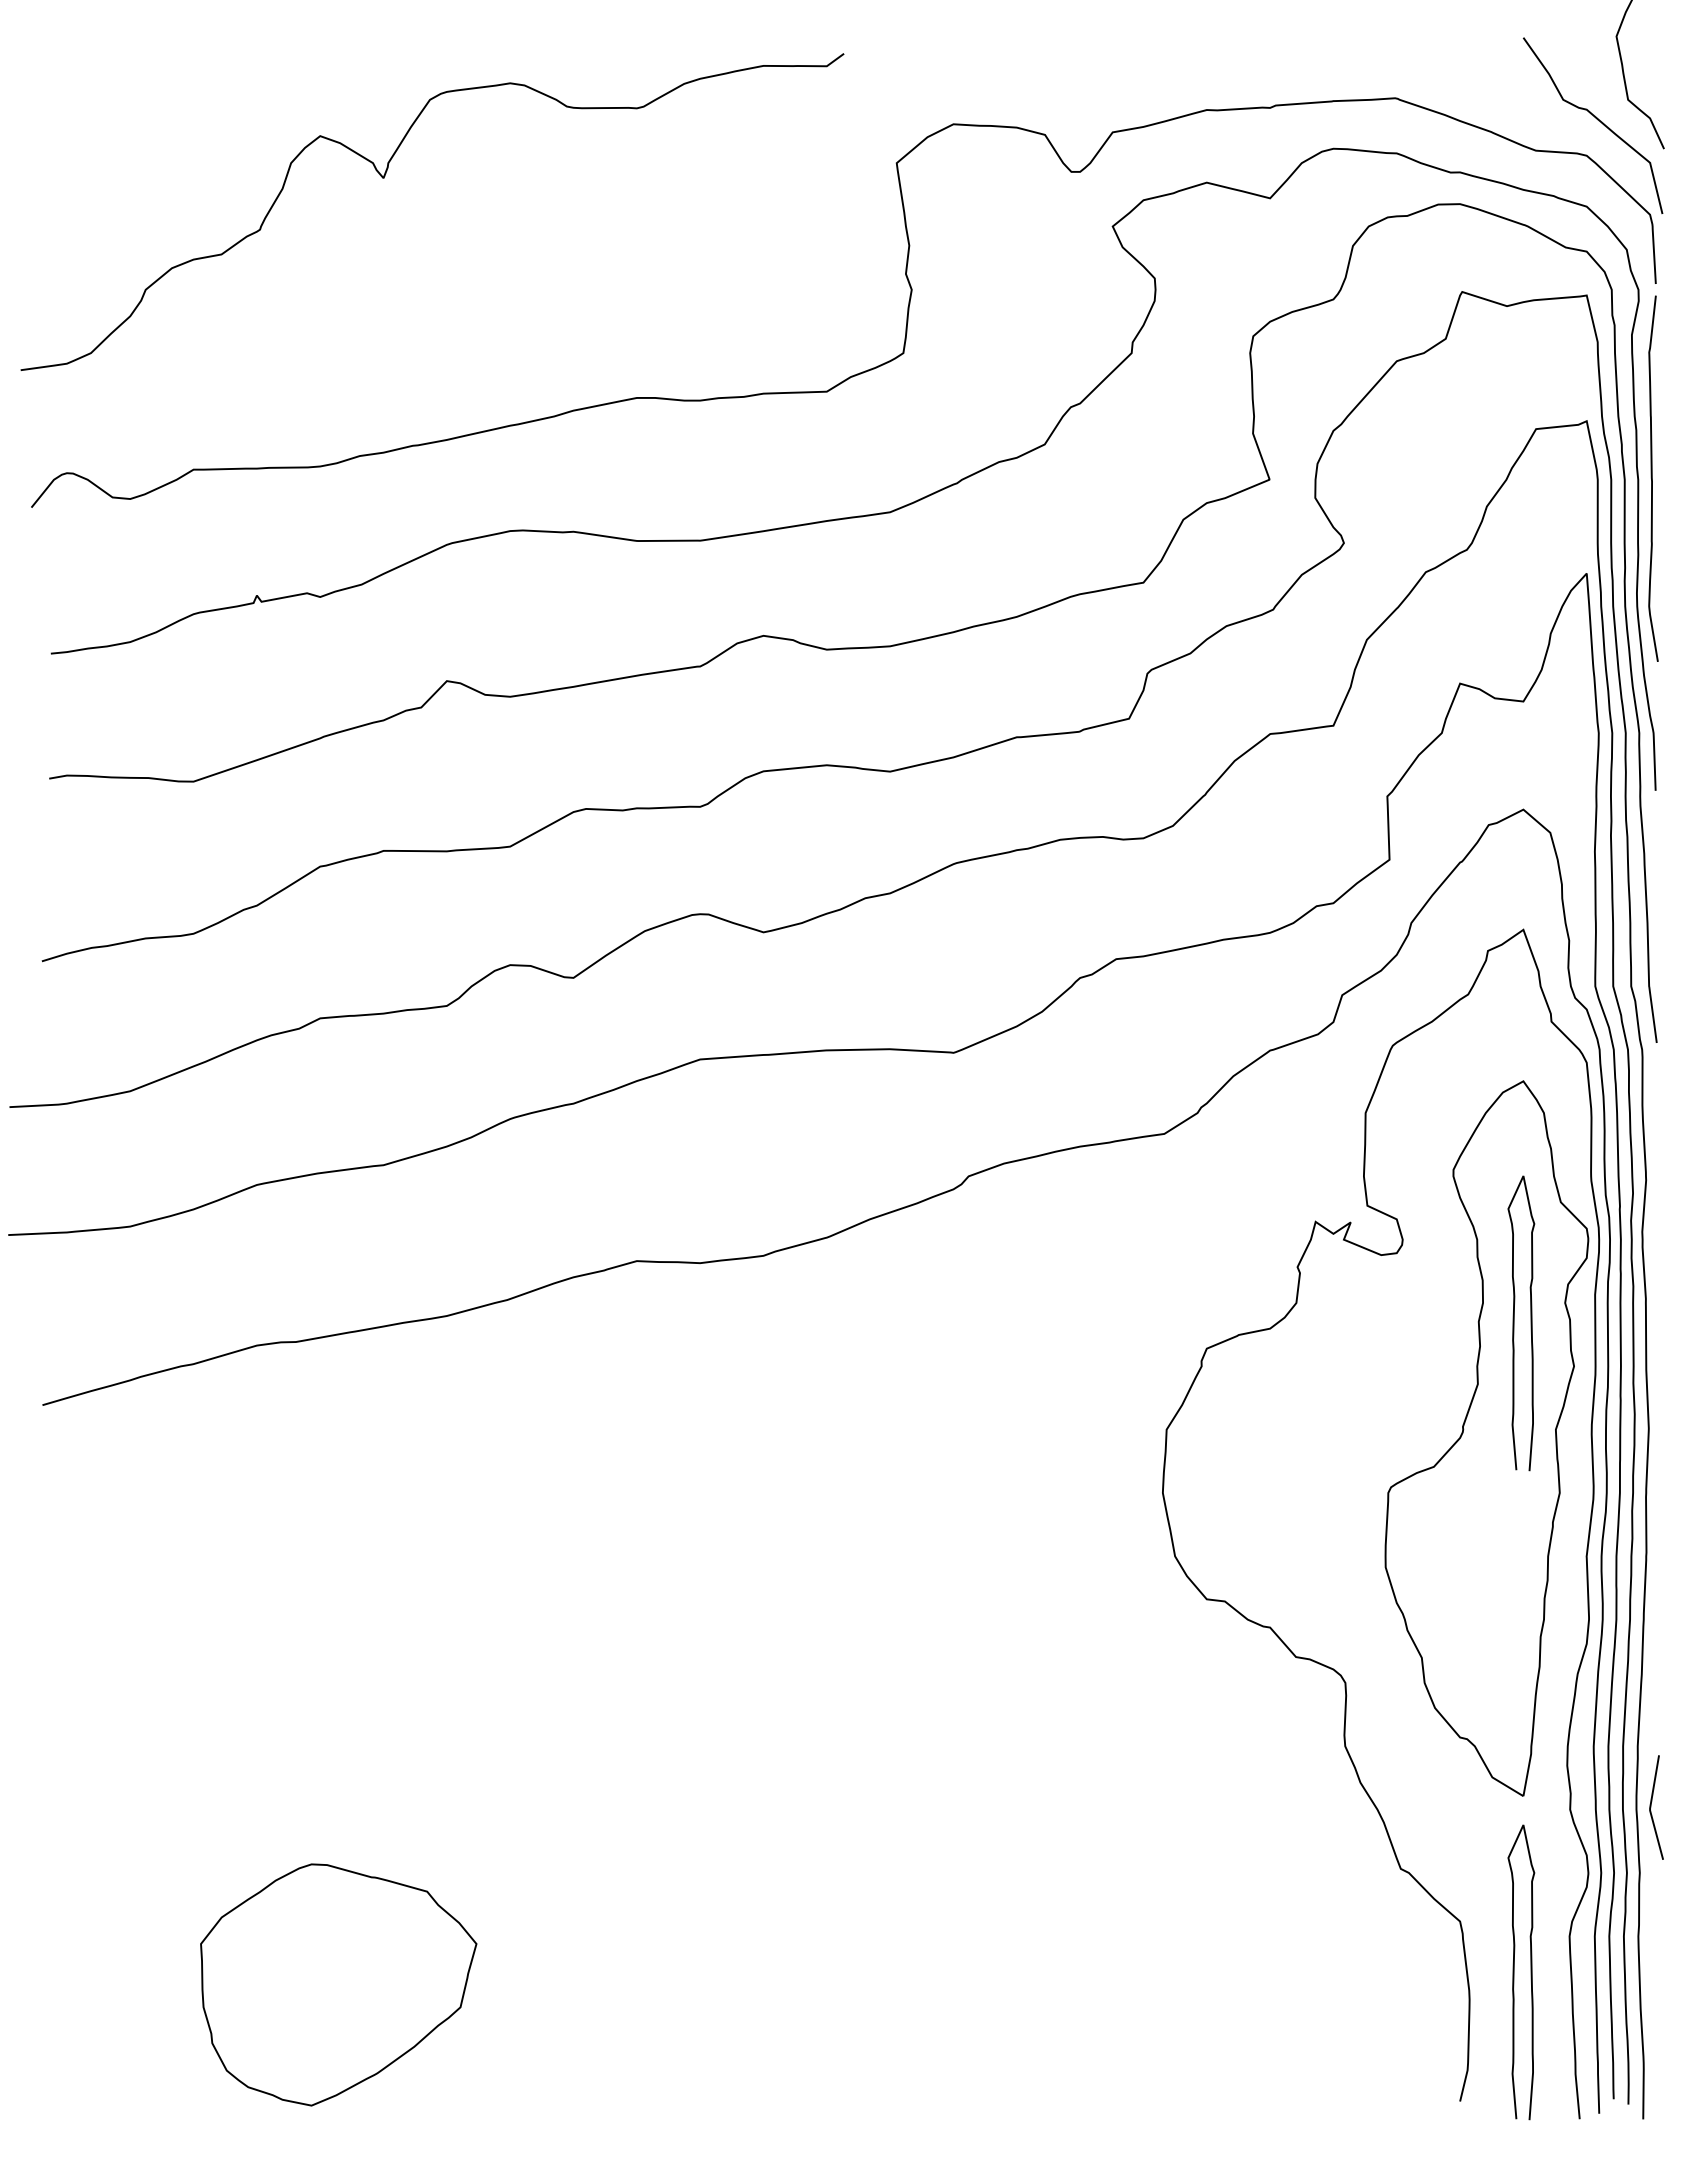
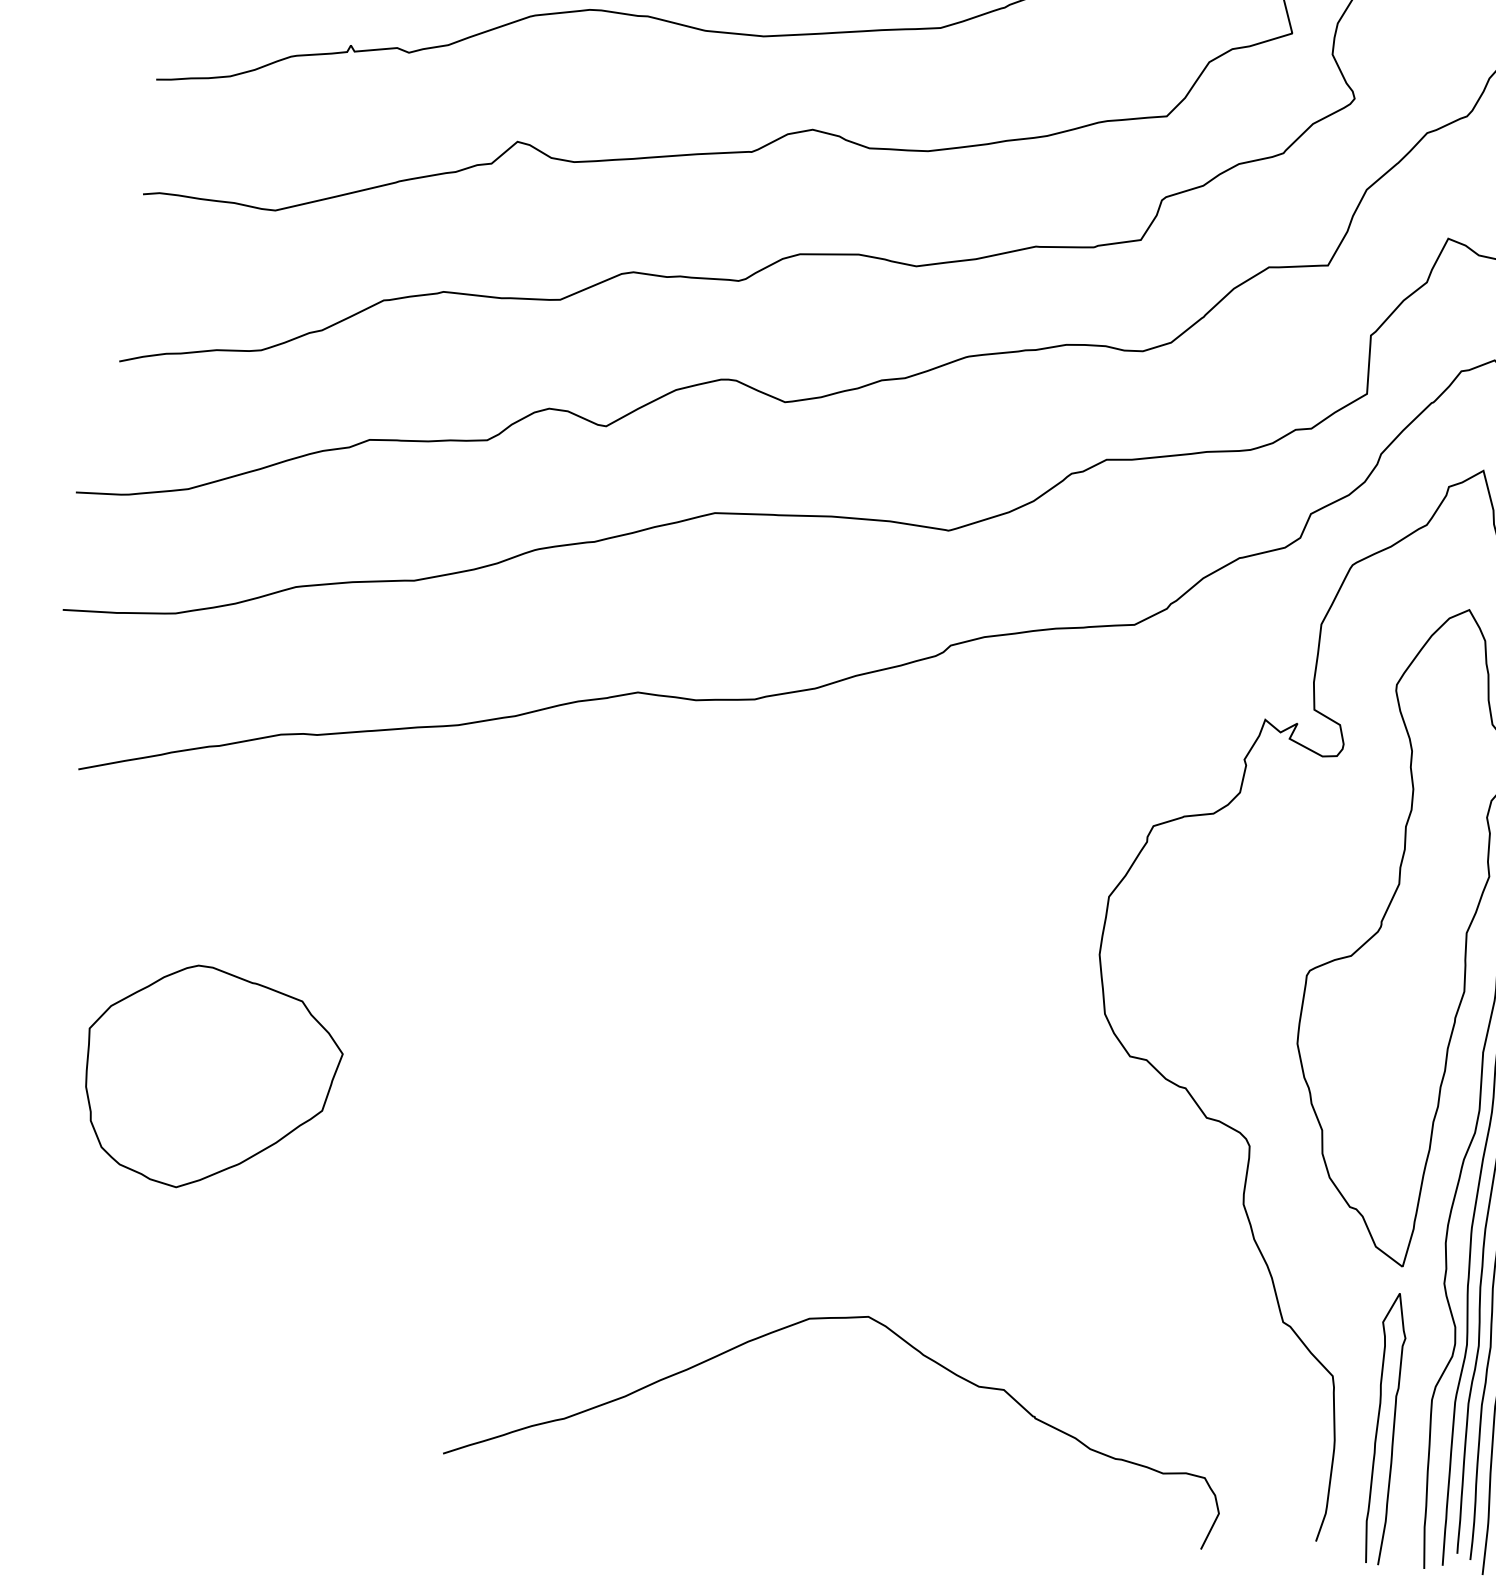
curve: (1514, 1323) -> (1438, 831), removed
curve: (917, 1914) -> (834, 1319), added
part: (338, 1984) -> (212, 1078), moved

